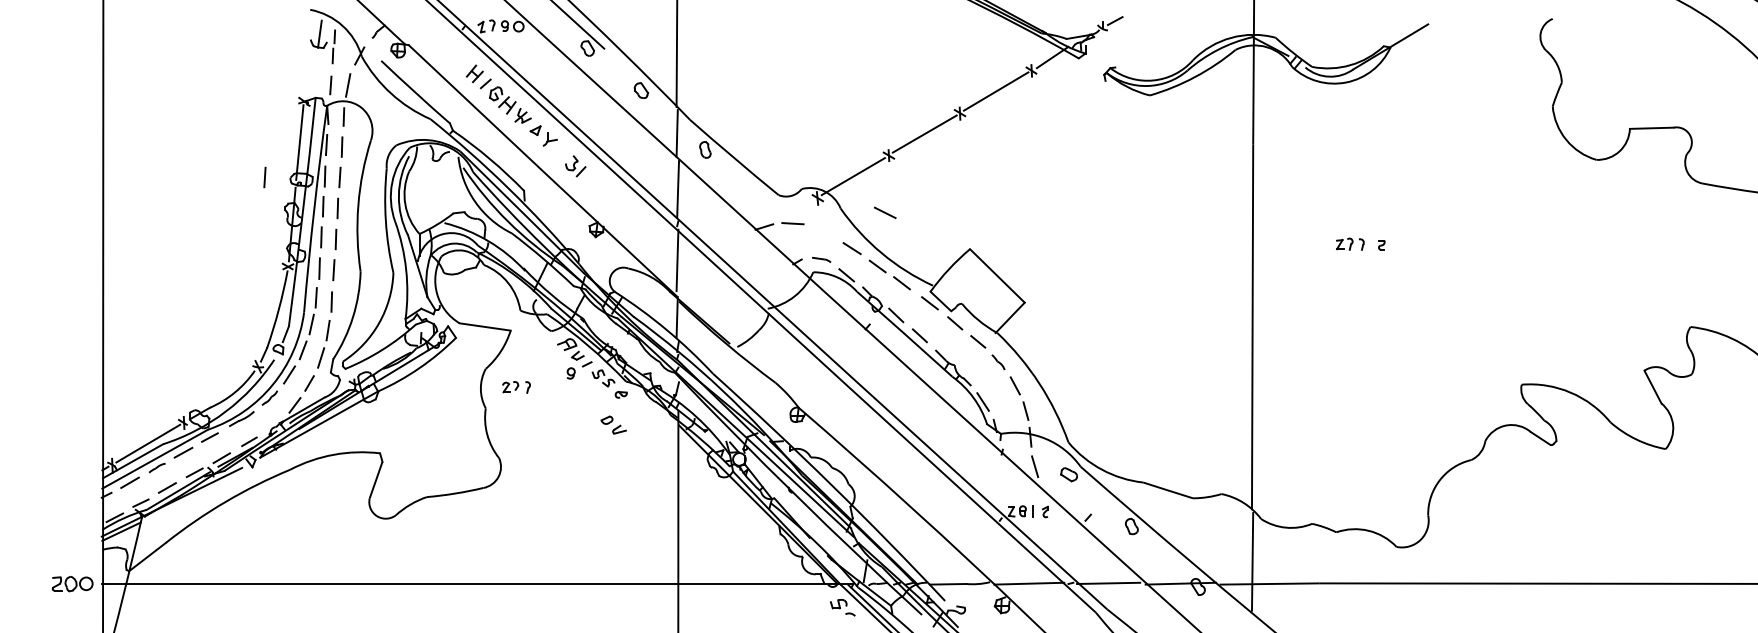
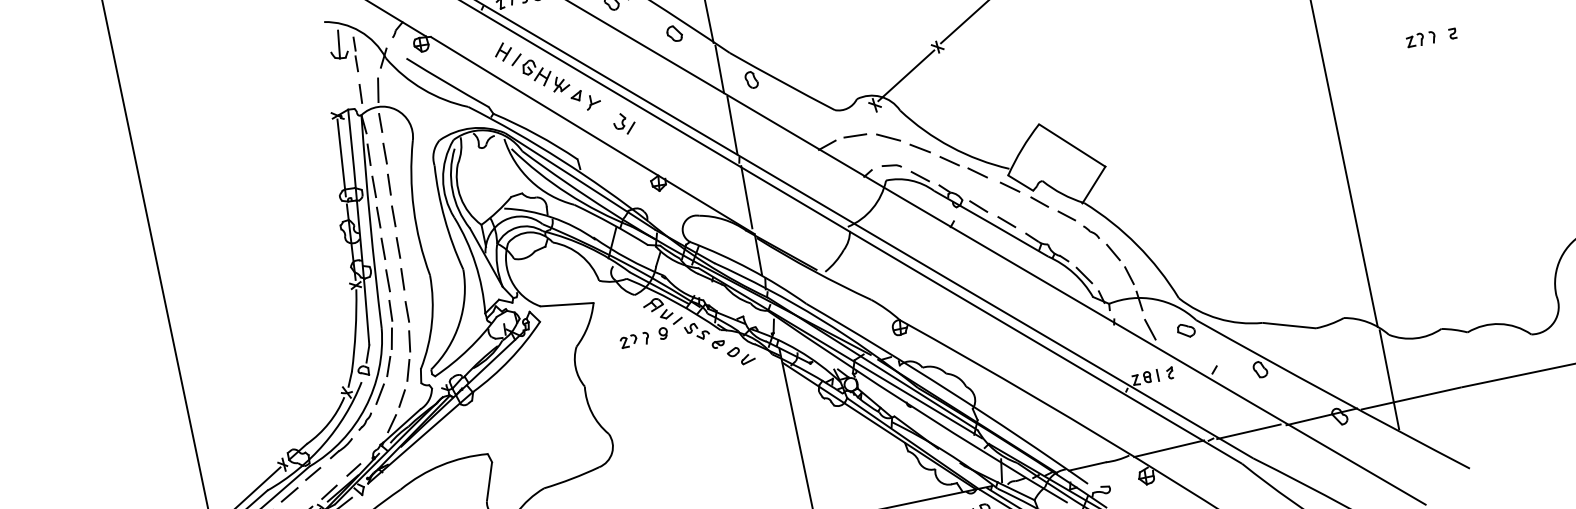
line: (264, 177) -> (313, 200), removed
line: (885, 212) -> (888, 137), moved
part: (516, 387) -> (634, 340), moved
part: (613, 424) -> (740, 355), moved

